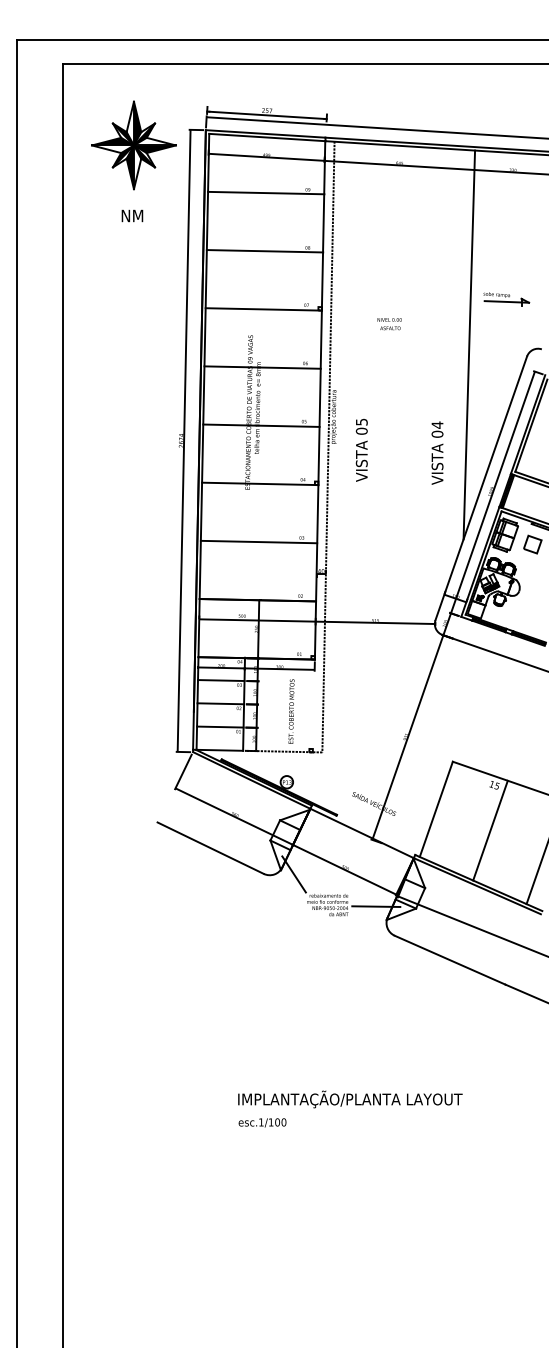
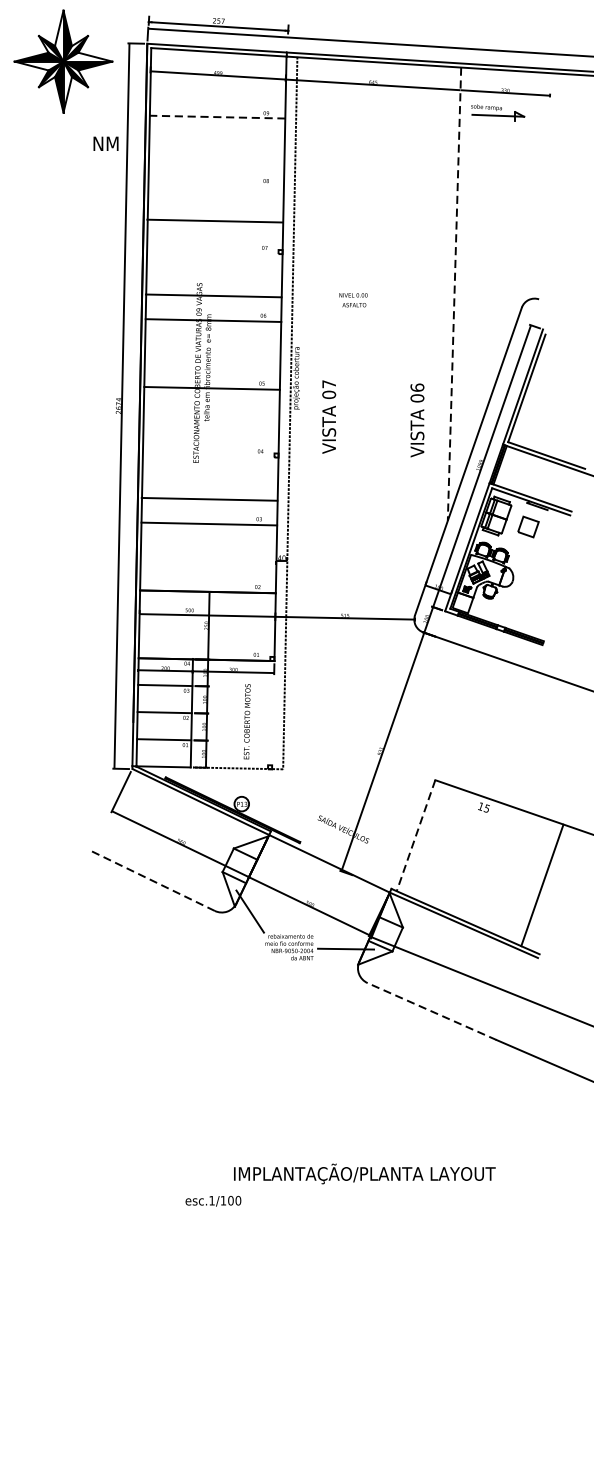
line: (265, 193) -> (216, 117), solid -> dashed
text: (132, 215) -> (106, 143), moved
line: (264, 251) -> (214, 221), moved
part: (506, 299) -> (497, 112), moved
line: (263, 309) -> (213, 296), moved
text: (389, 324) -> (353, 300), moved
line: (469, 345) -> (454, 294), solid -> dashed
text: (361, 421) -> (328, 383), 05 -> 07
text: (437, 424) -> (417, 386), 04 -> 06
line: (260, 483) -> (209, 498), moved
line: (436, 809) -> (416, 835), solid -> dashed
line: (490, 830) -> (479, 860), removed
line: (210, 848) -> (152, 881), solid -> dashed
line: (449, 960) -> (431, 1011), solid -> dashed
text: (350, 1099) -> (364, 1174), moved

